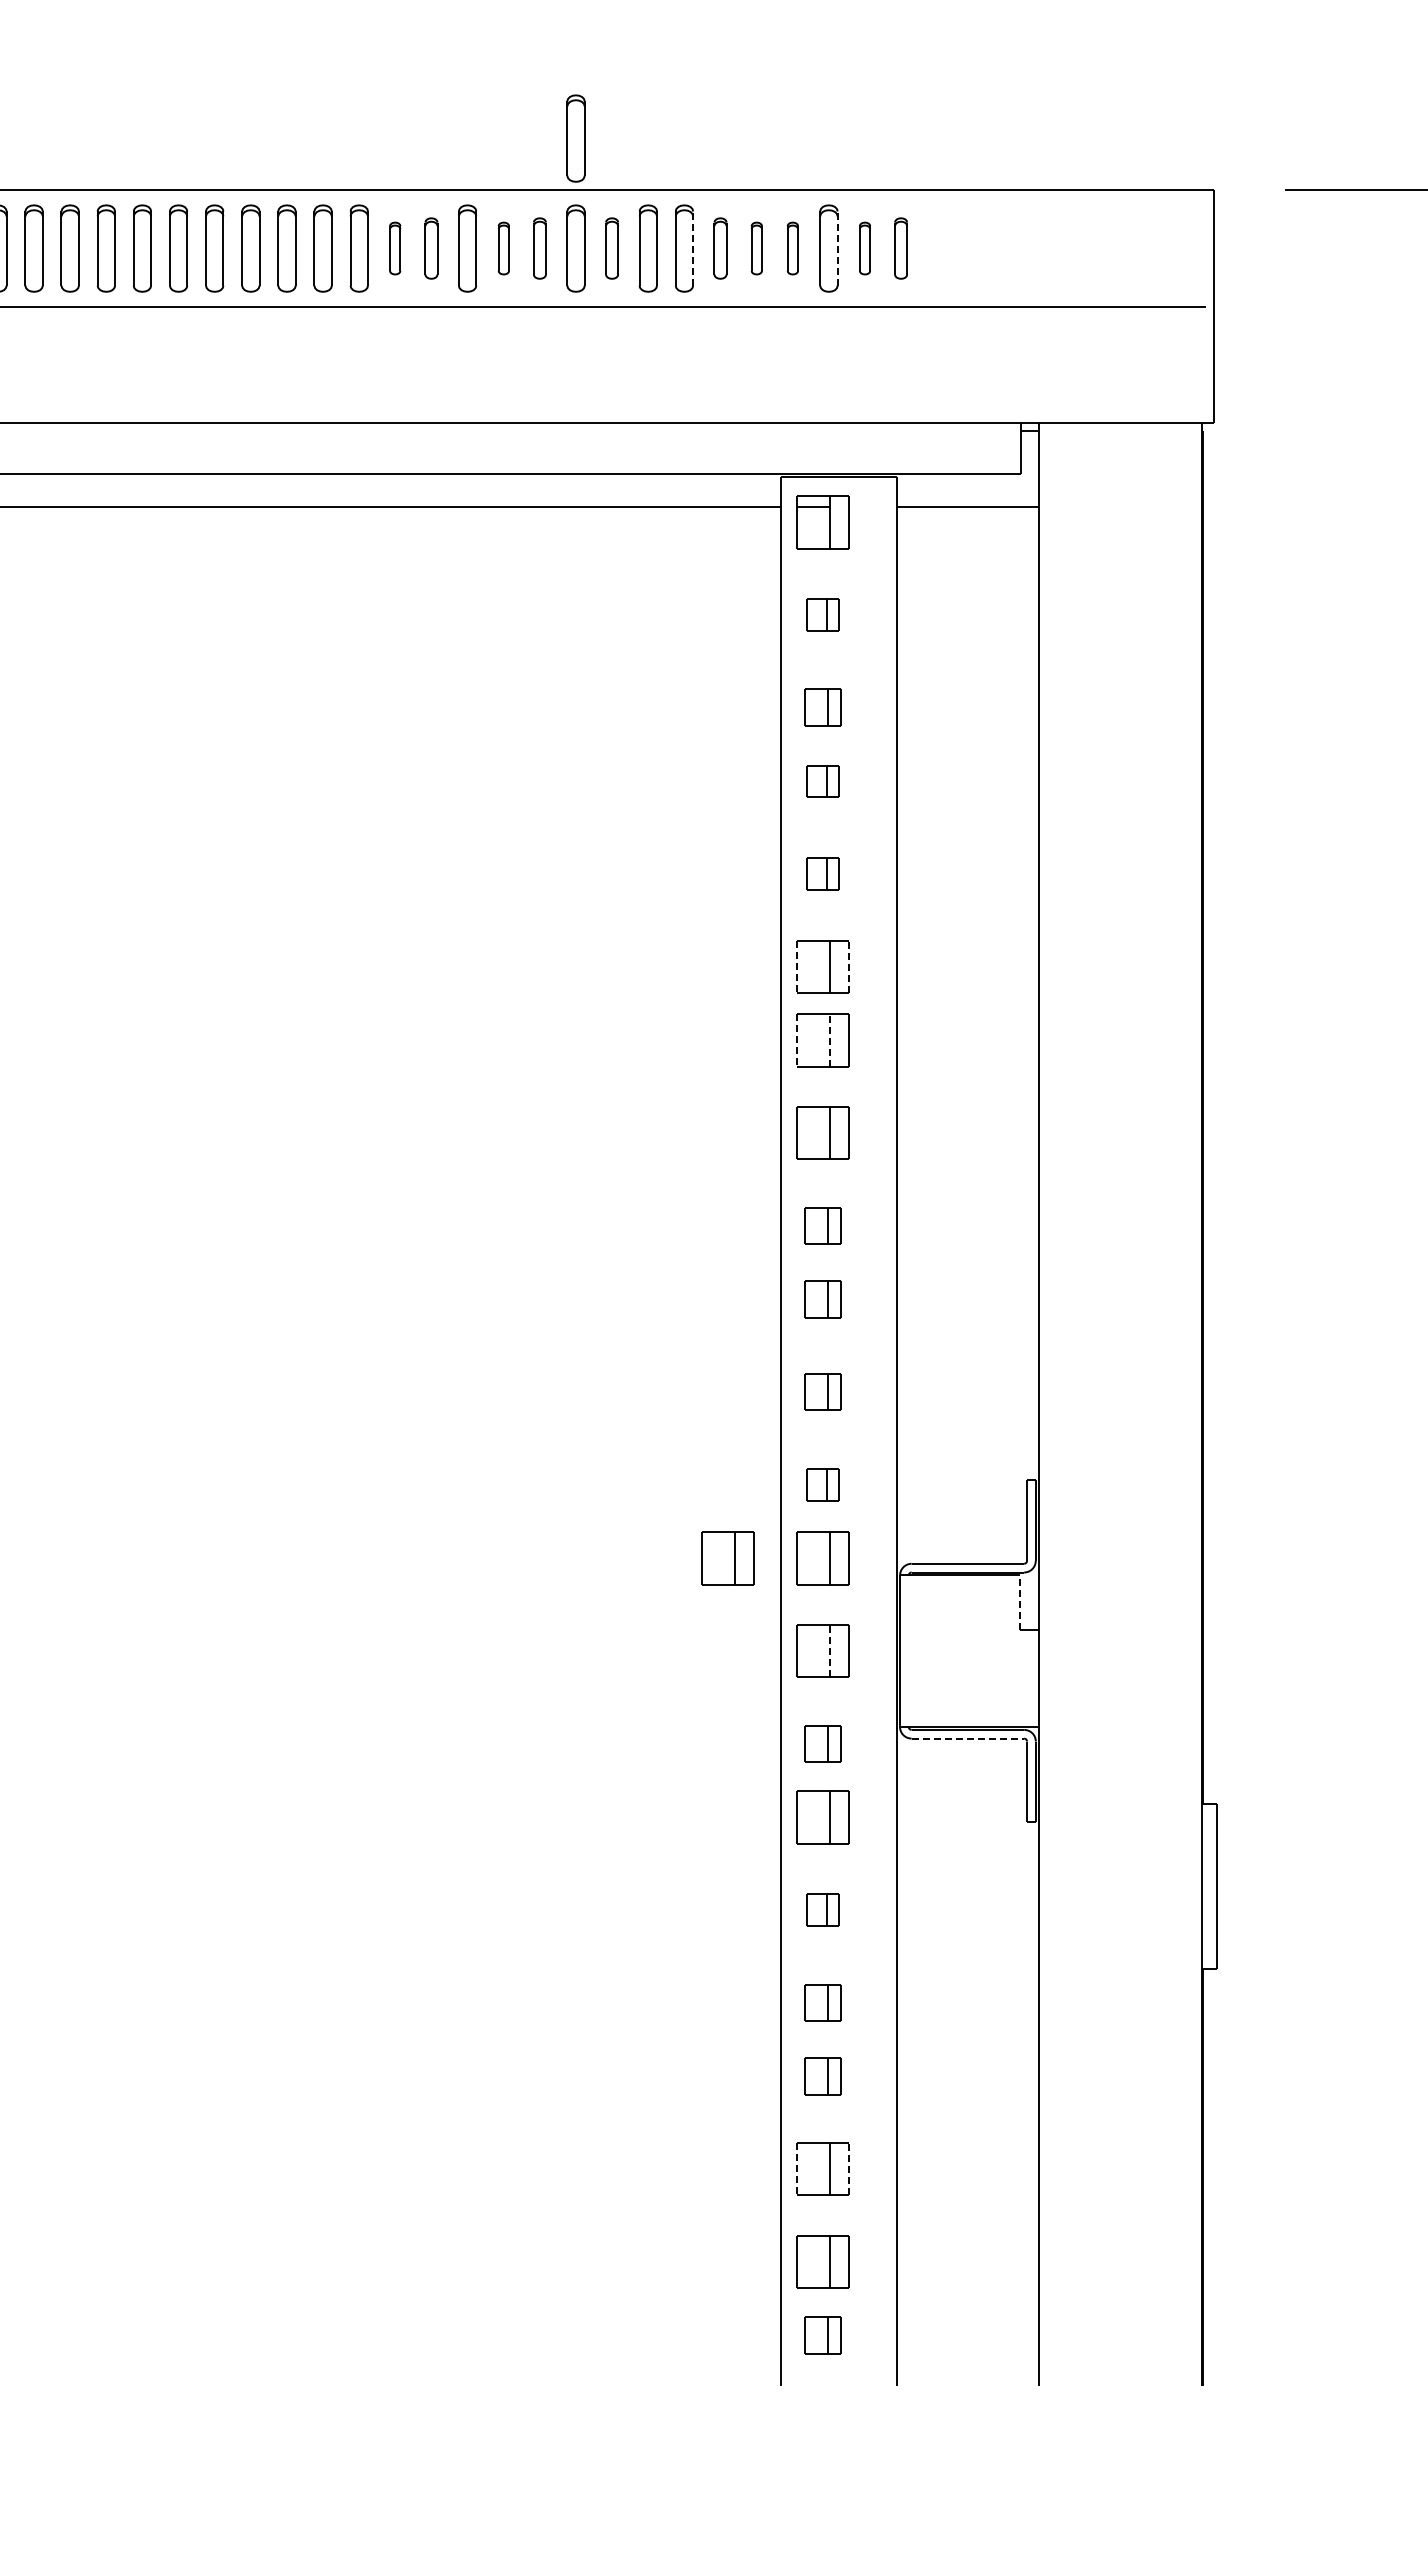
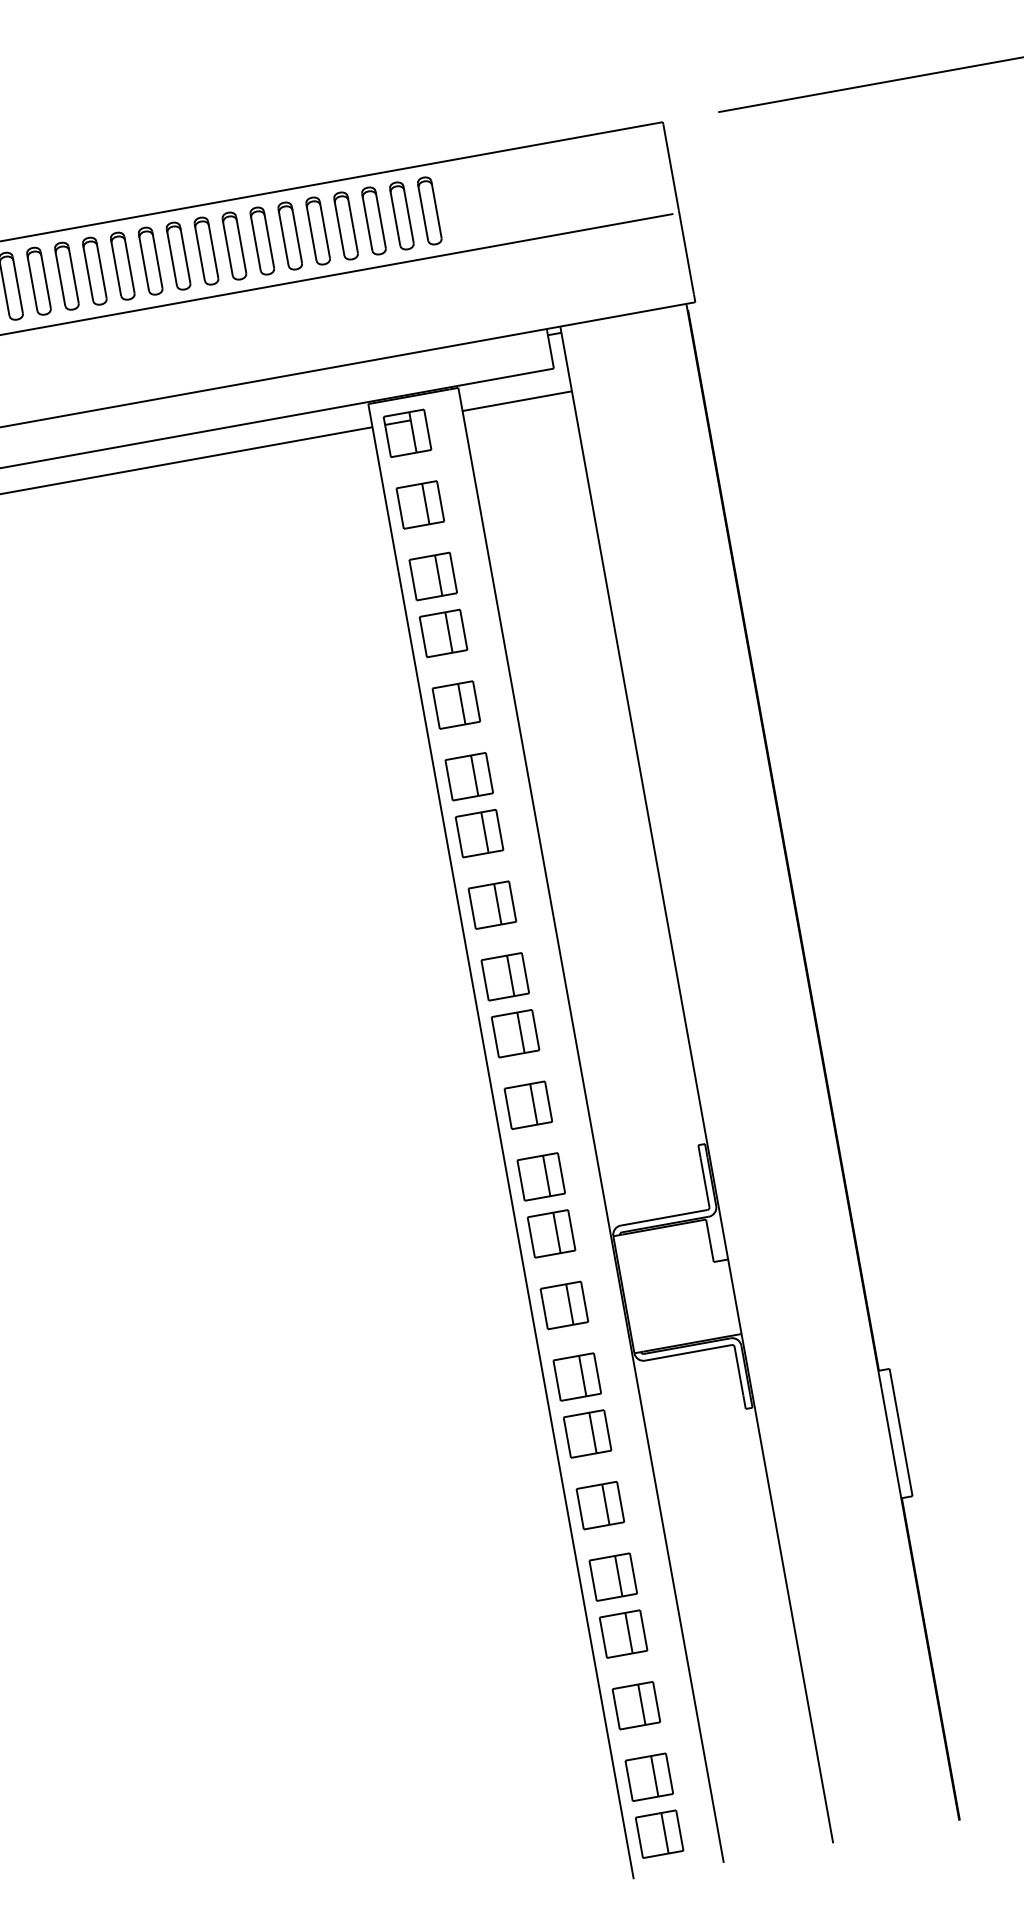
part: (575, 138) -> (162, 171), removed
part: (394, 248) -> (38, 281), size x1.67
part: (431, 248) -> (66, 276), size x1.43
part: (503, 248) -> (122, 266), size x1.67
part: (539, 248) -> (150, 261), size x1.43
part: (611, 248) -> (205, 251), size x1.43
line: (693, 248) -> (269, 239), dashed -> solid
part: (720, 248) -> (290, 236), size x1.43
part: (756, 248) -> (318, 230), size x1.67
part: (792, 248) -> (345, 225), size x1.67
line: (837, 248) -> (380, 219), dashed -> solid
part: (864, 248) -> (401, 215), size x1.67
part: (900, 248) -> (429, 210), size x1.43
part: (822, 614) -> (419, 504), size x1.67
part: (822, 707) -> (432, 576), size x1.43
part: (822, 781) -> (443, 633), size x1.67
part: (822, 873) -> (455, 704), size x1.67
line: (849, 966) -> (489, 772), dashed -> solid
line: (796, 967) -> (448, 780), dashed -> solid
line: (830, 1039) -> (485, 831), dashed -> solid
line: (796, 1040) -> (459, 837), dashed -> solid
part: (822, 1225) -> (504, 976), size x1.43
part: (822, 1299) -> (515, 1033), size x1.43
part: (822, 1391) -> (527, 1104), size x1.43
part: (822, 1484) -> (540, 1176), size x1.67
part: (727, 1558) -> (477, 1247), removed
line: (1020, 1602) -> (710, 1240), dashed -> solid
line: (830, 1650) -> (570, 1303), dashed -> solid
line: (968, 1738) -> (688, 1352), dashed -> solid
part: (822, 1743) -> (576, 1376), size x1.43
part: (822, 1909) -> (599, 1505), size x1.67
part: (822, 2002) -> (612, 1576), size x1.43
part: (822, 2076) -> (623, 1634), size x1.43
line: (849, 2168) -> (656, 1701), dashed -> solid
line: (796, 2169) -> (615, 1709), dashed -> solid
part: (822, 2335) -> (659, 1834), size x1.43

